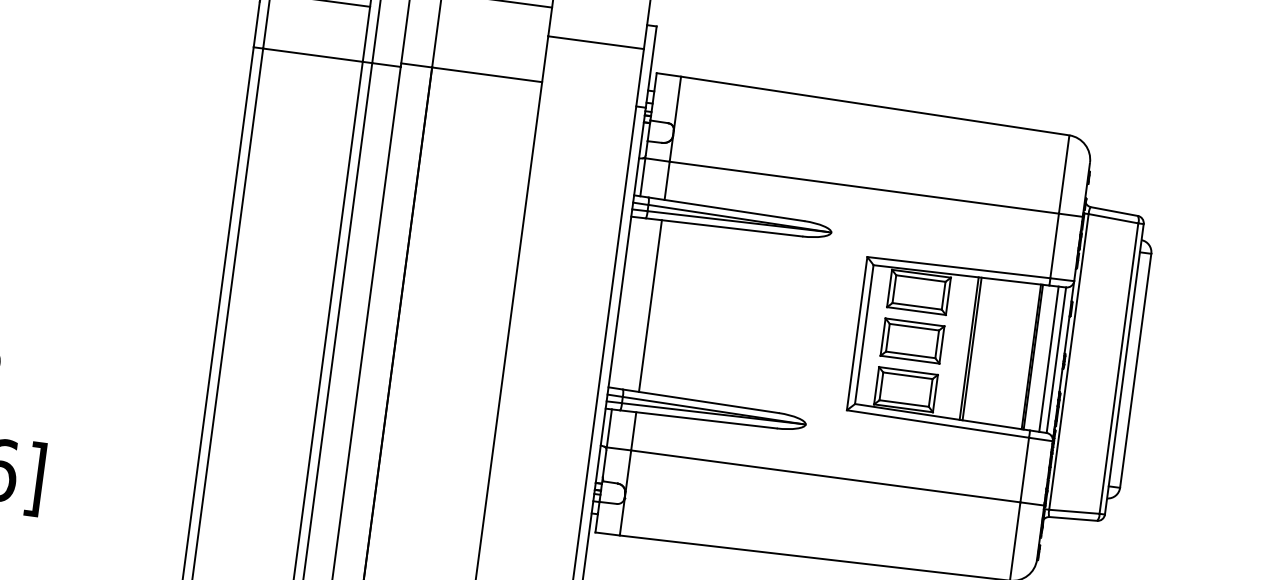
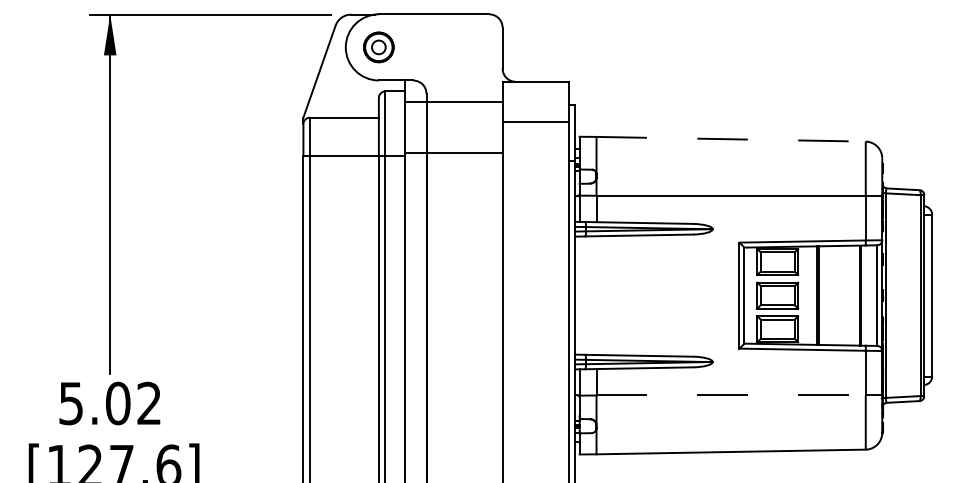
line: (875, 106) -> (731, 139), solid -> dashed
line: (650, 305) -> (596, 295), removed
line: (1049, 359) -> (872, 295), removed
line: (826, 476) -> (731, 395), solid -> dashed

